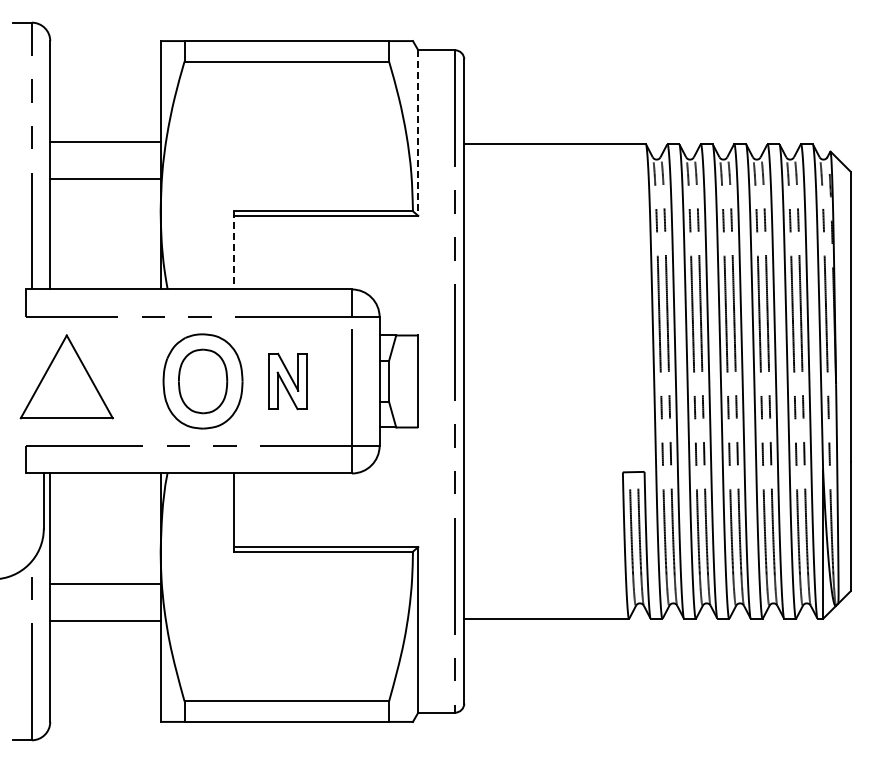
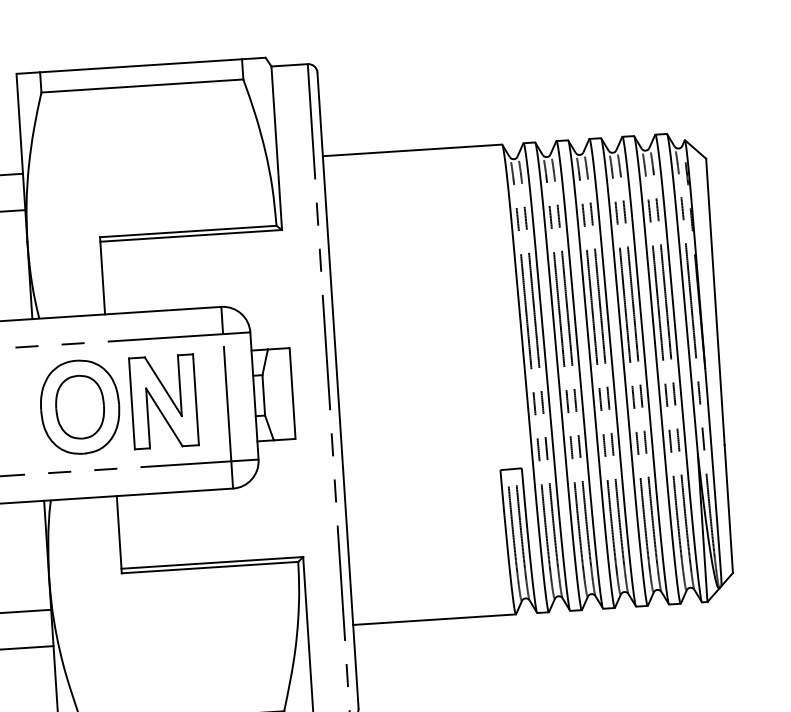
line: (418, 133) -> (277, 148), dashed -> solid
line: (234, 250) -> (102, 275), dashed -> solid
part: (287, 381) -> (163, 401), size x1.67

